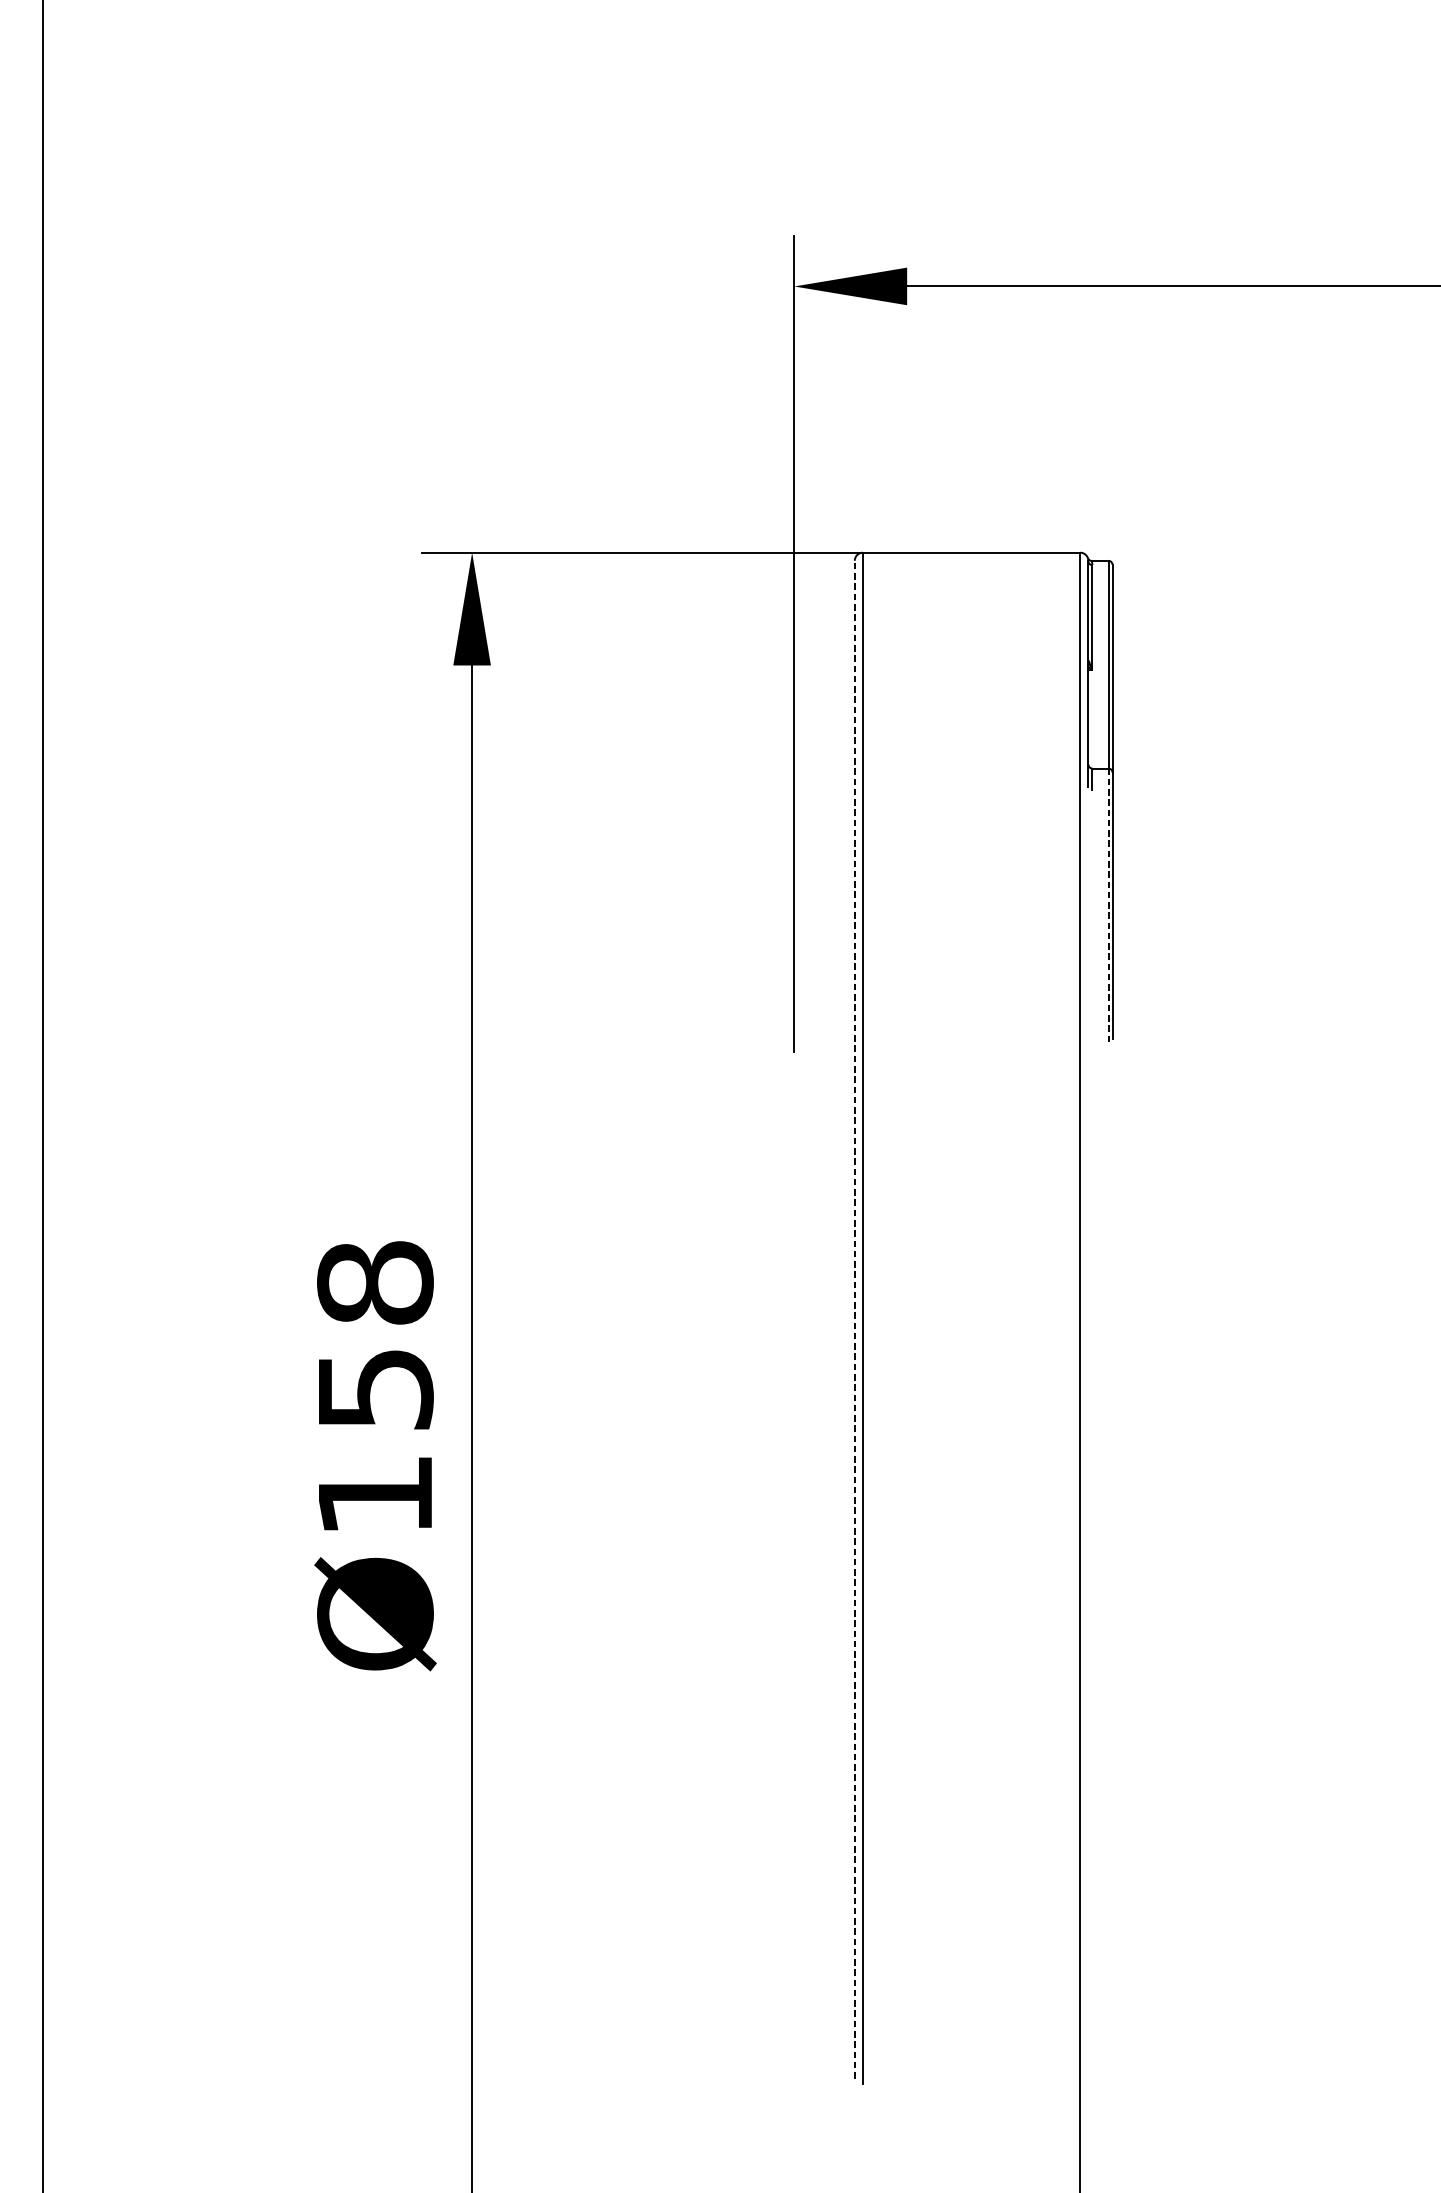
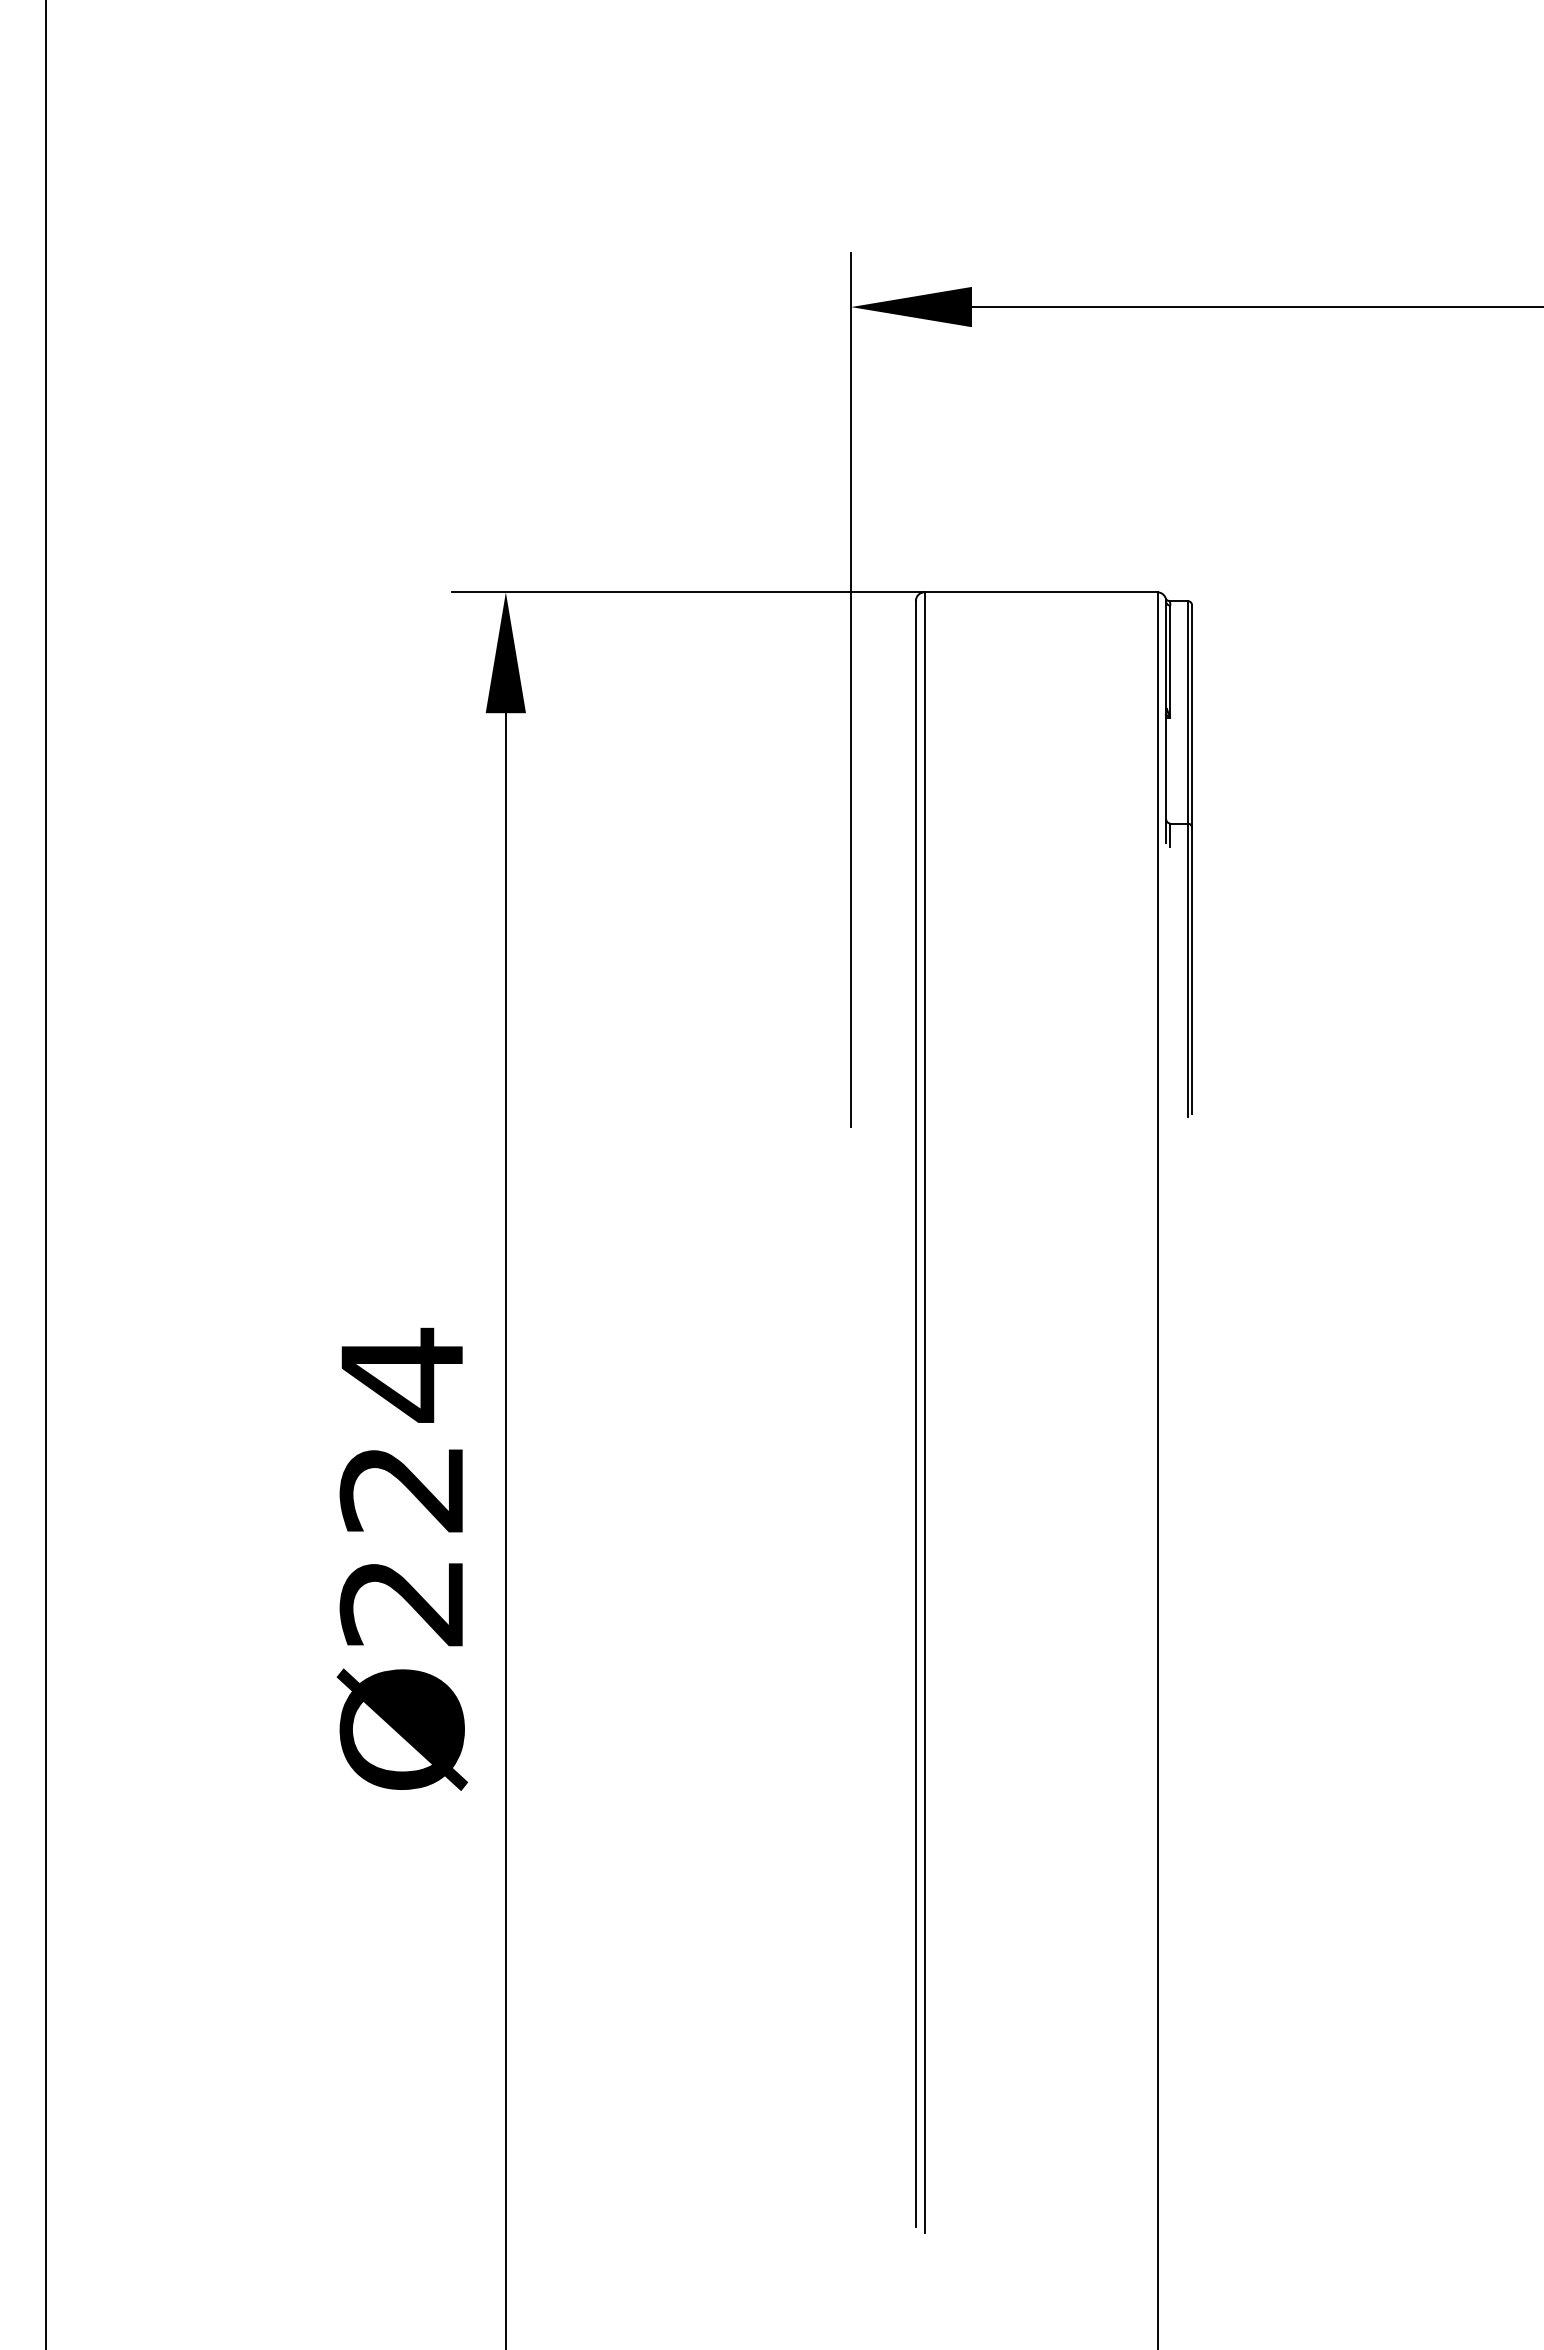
line: (1108, 905) -> (1187, 970), dashed -> solid
line: (854, 1319) -> (915, 1413), dashed -> solid
text: (374, 1387) -> (401, 1486), Ø158 -> Ø224

